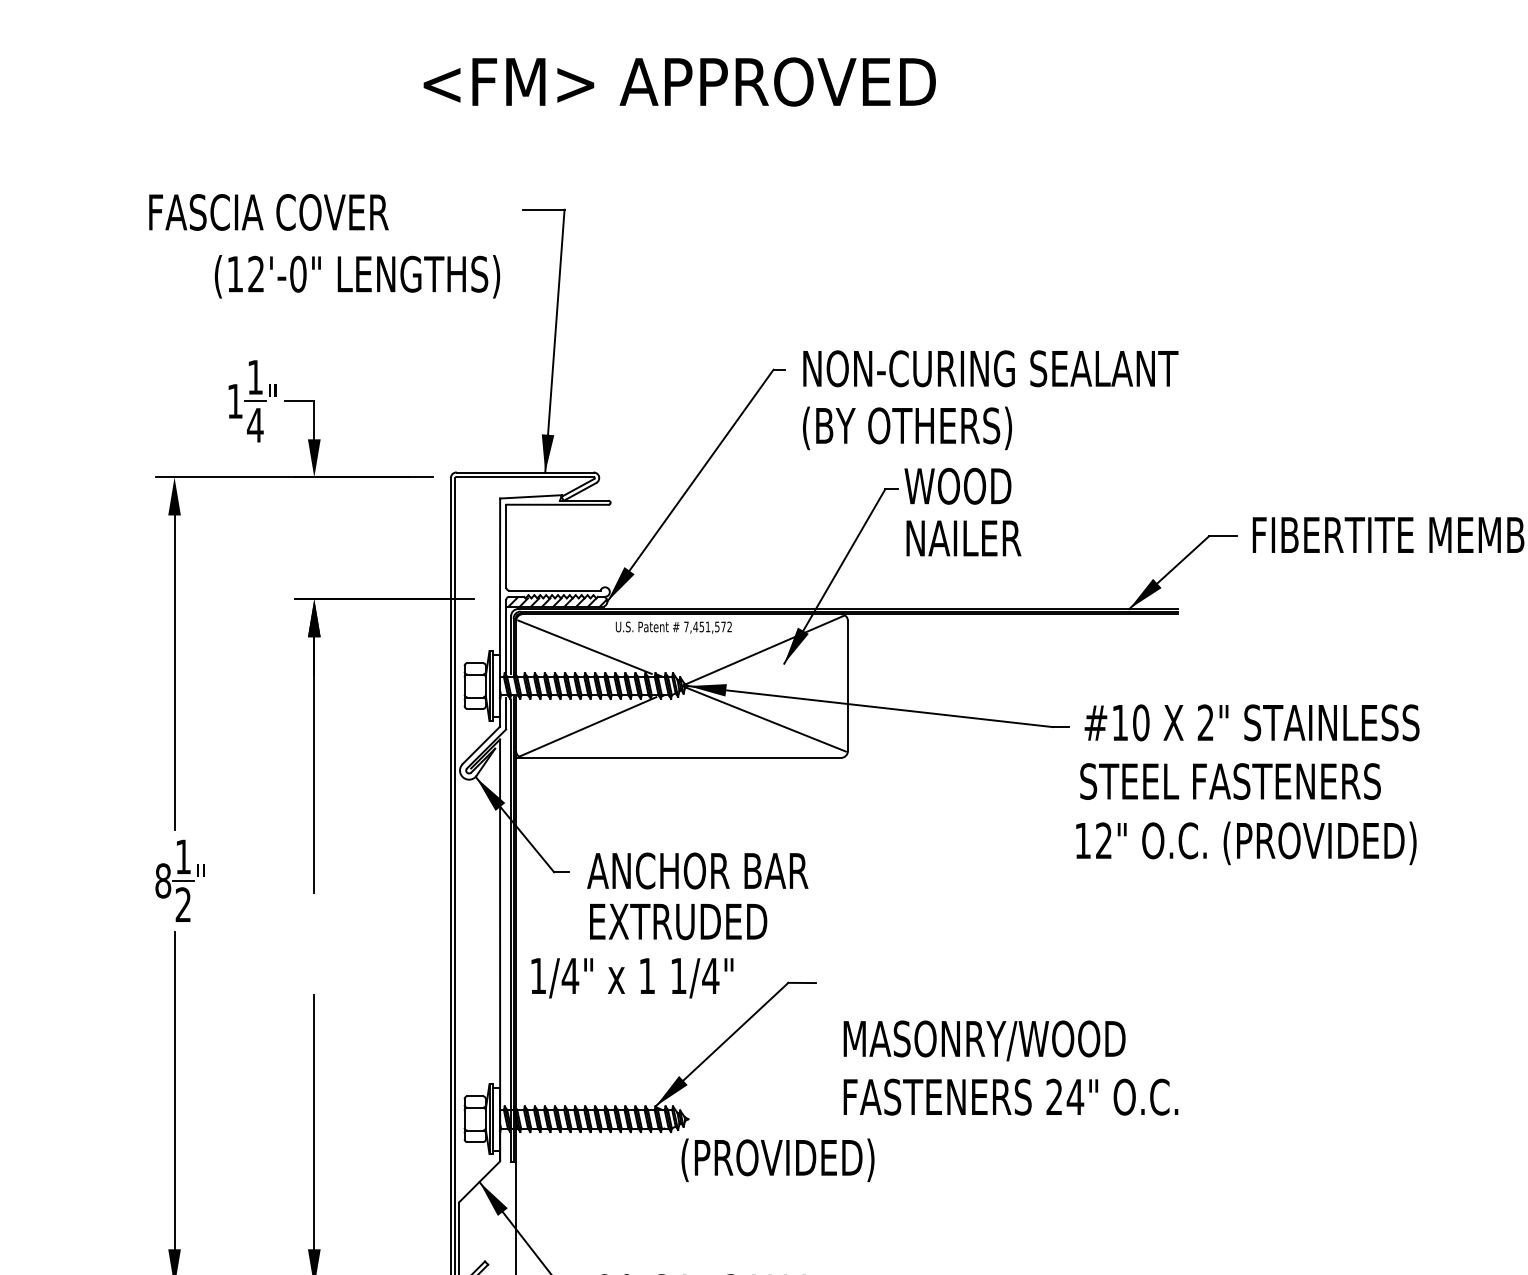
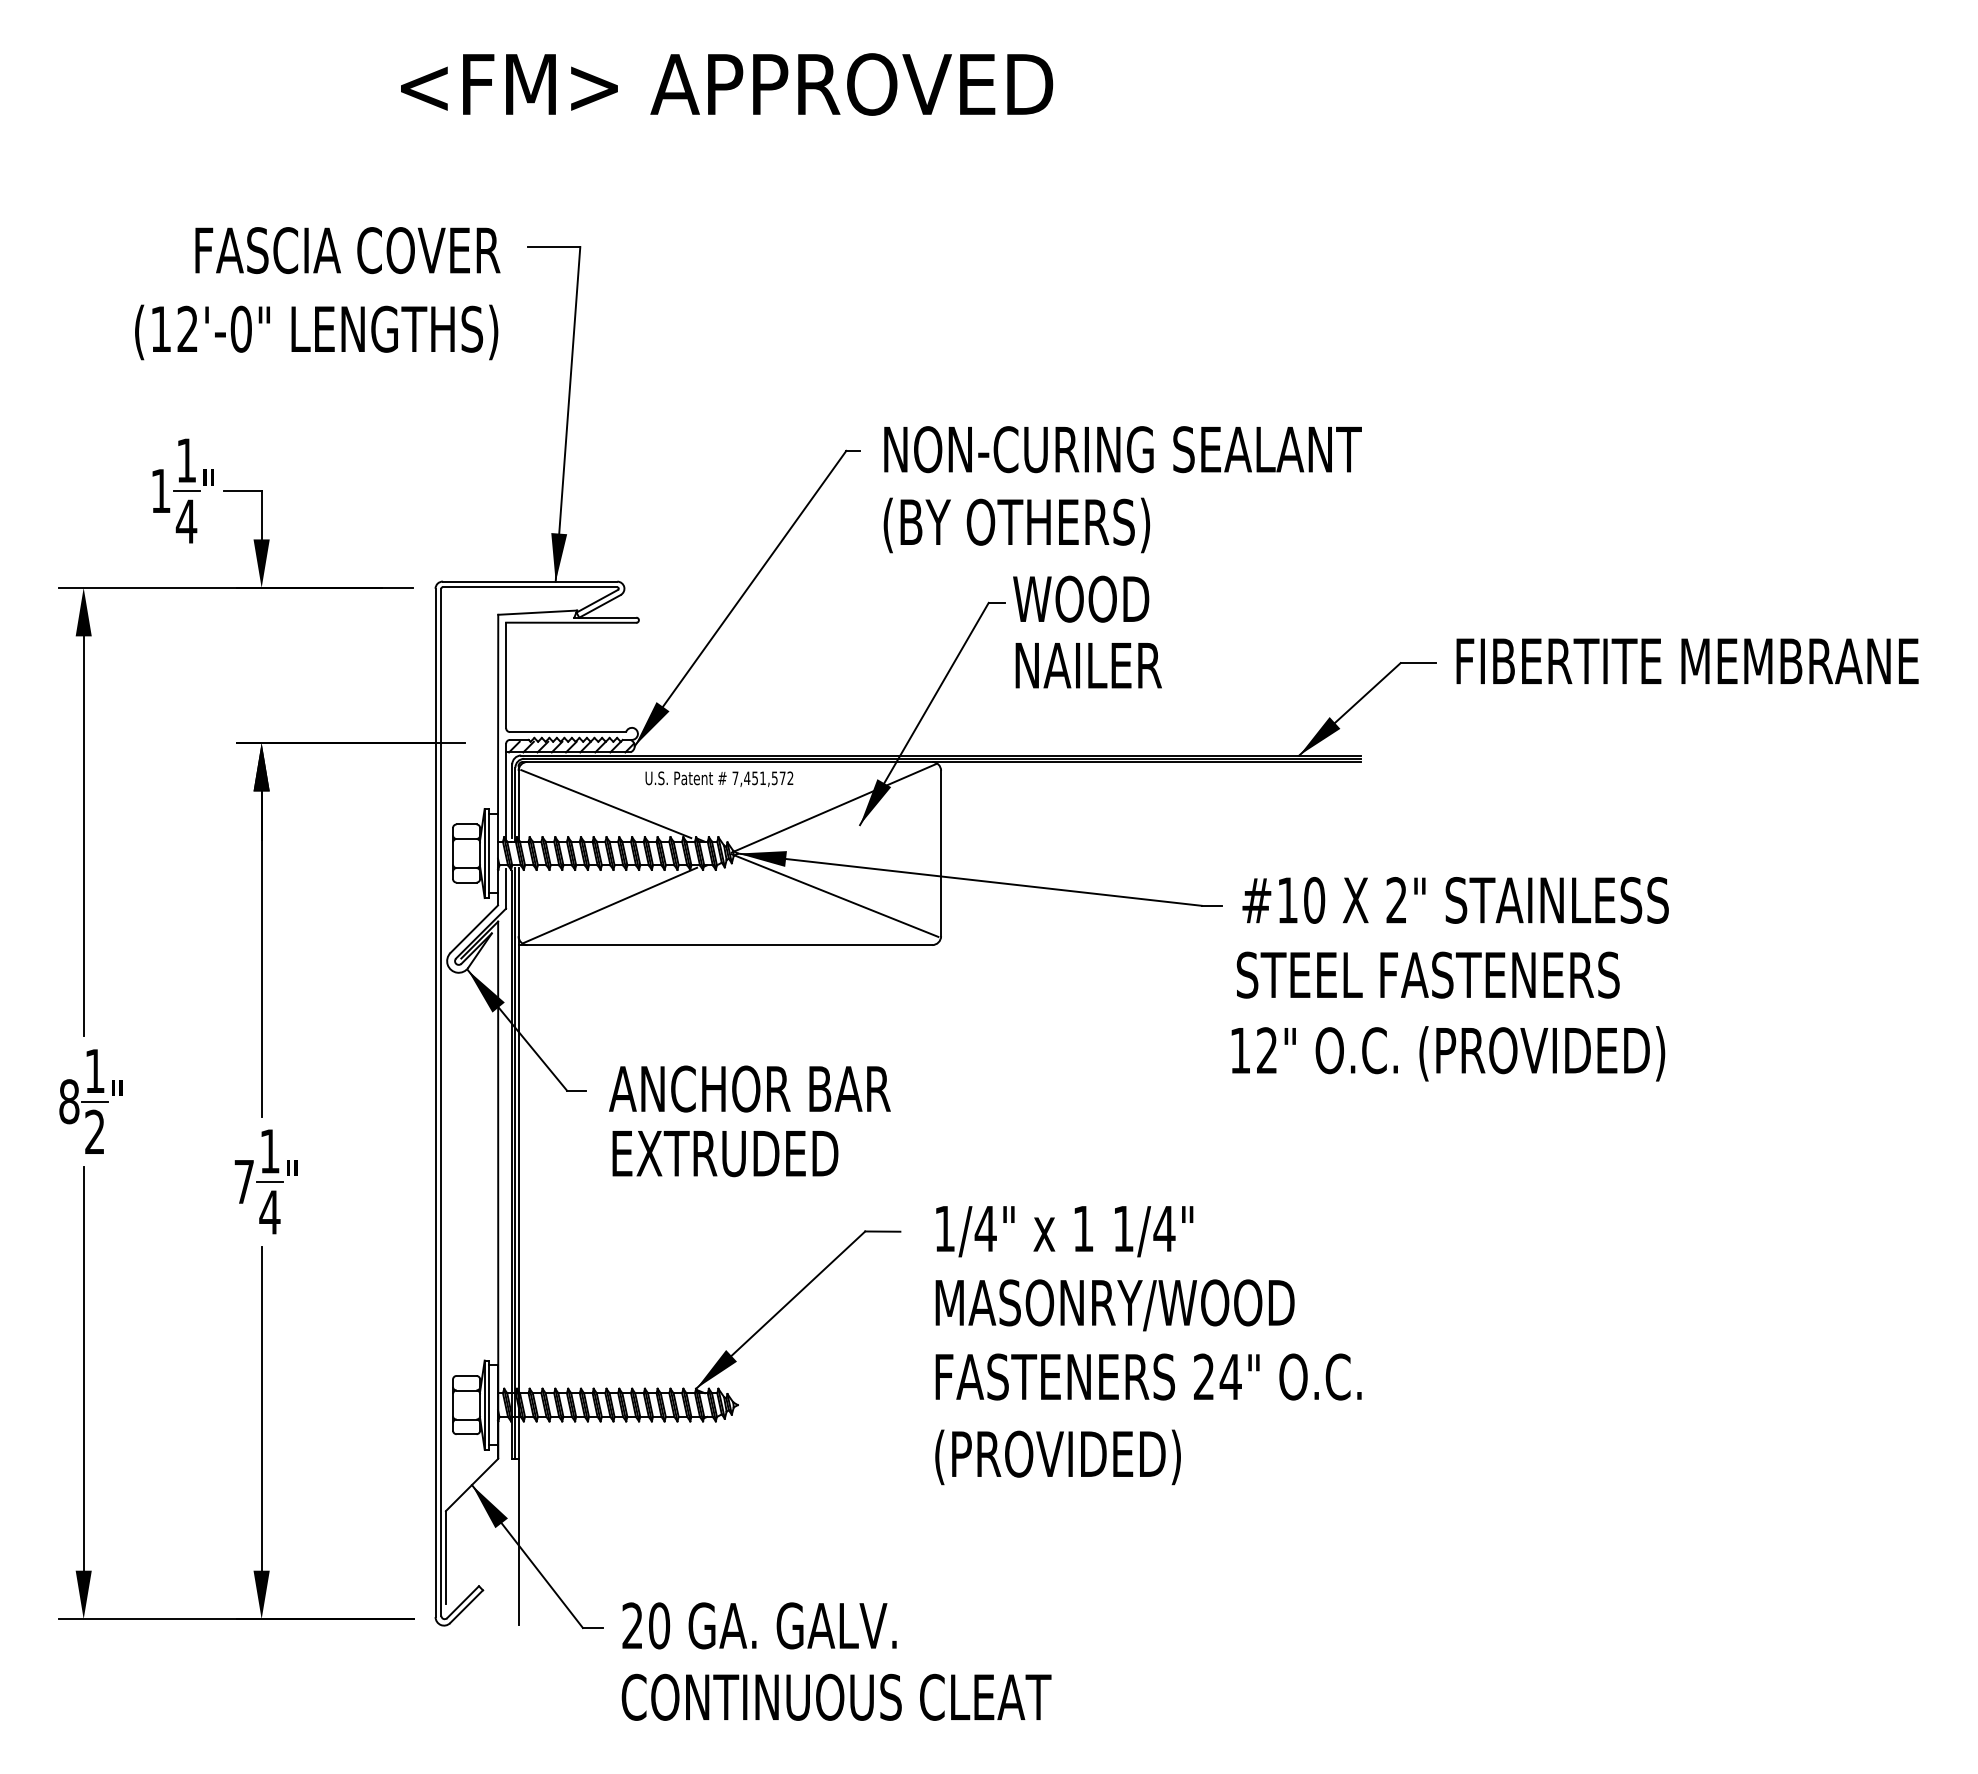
text: (268, 212) -> (347, 250), moved
part: (317, 943) -> (265, 1181), added
text: (632, 978) -> (1064, 1231), moved
text: (777, 1160) -> (1057, 1457), moved

